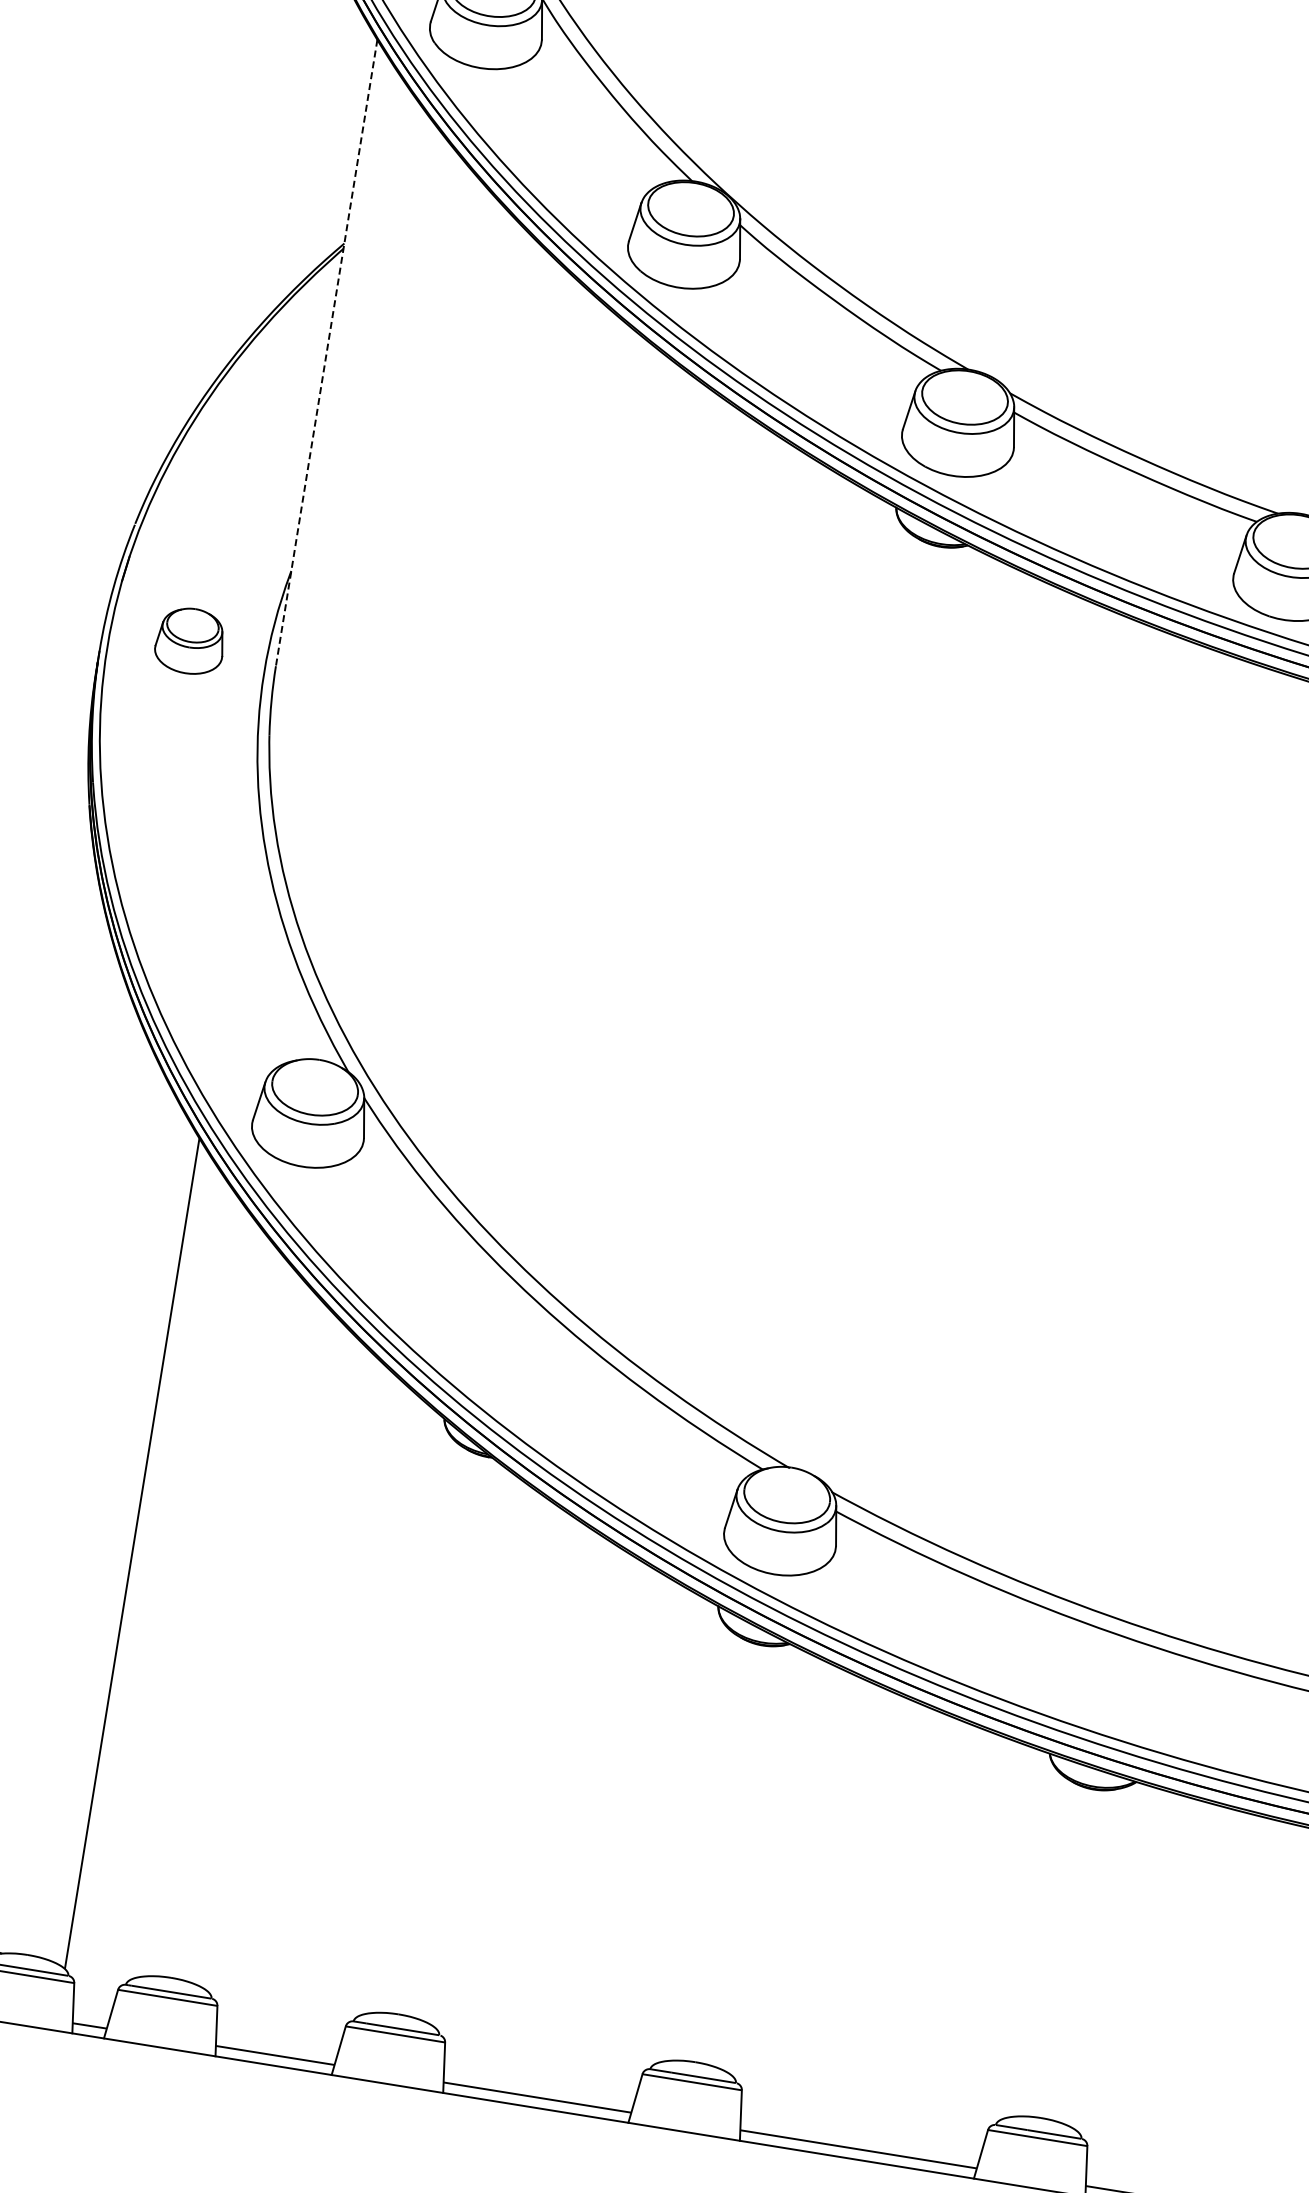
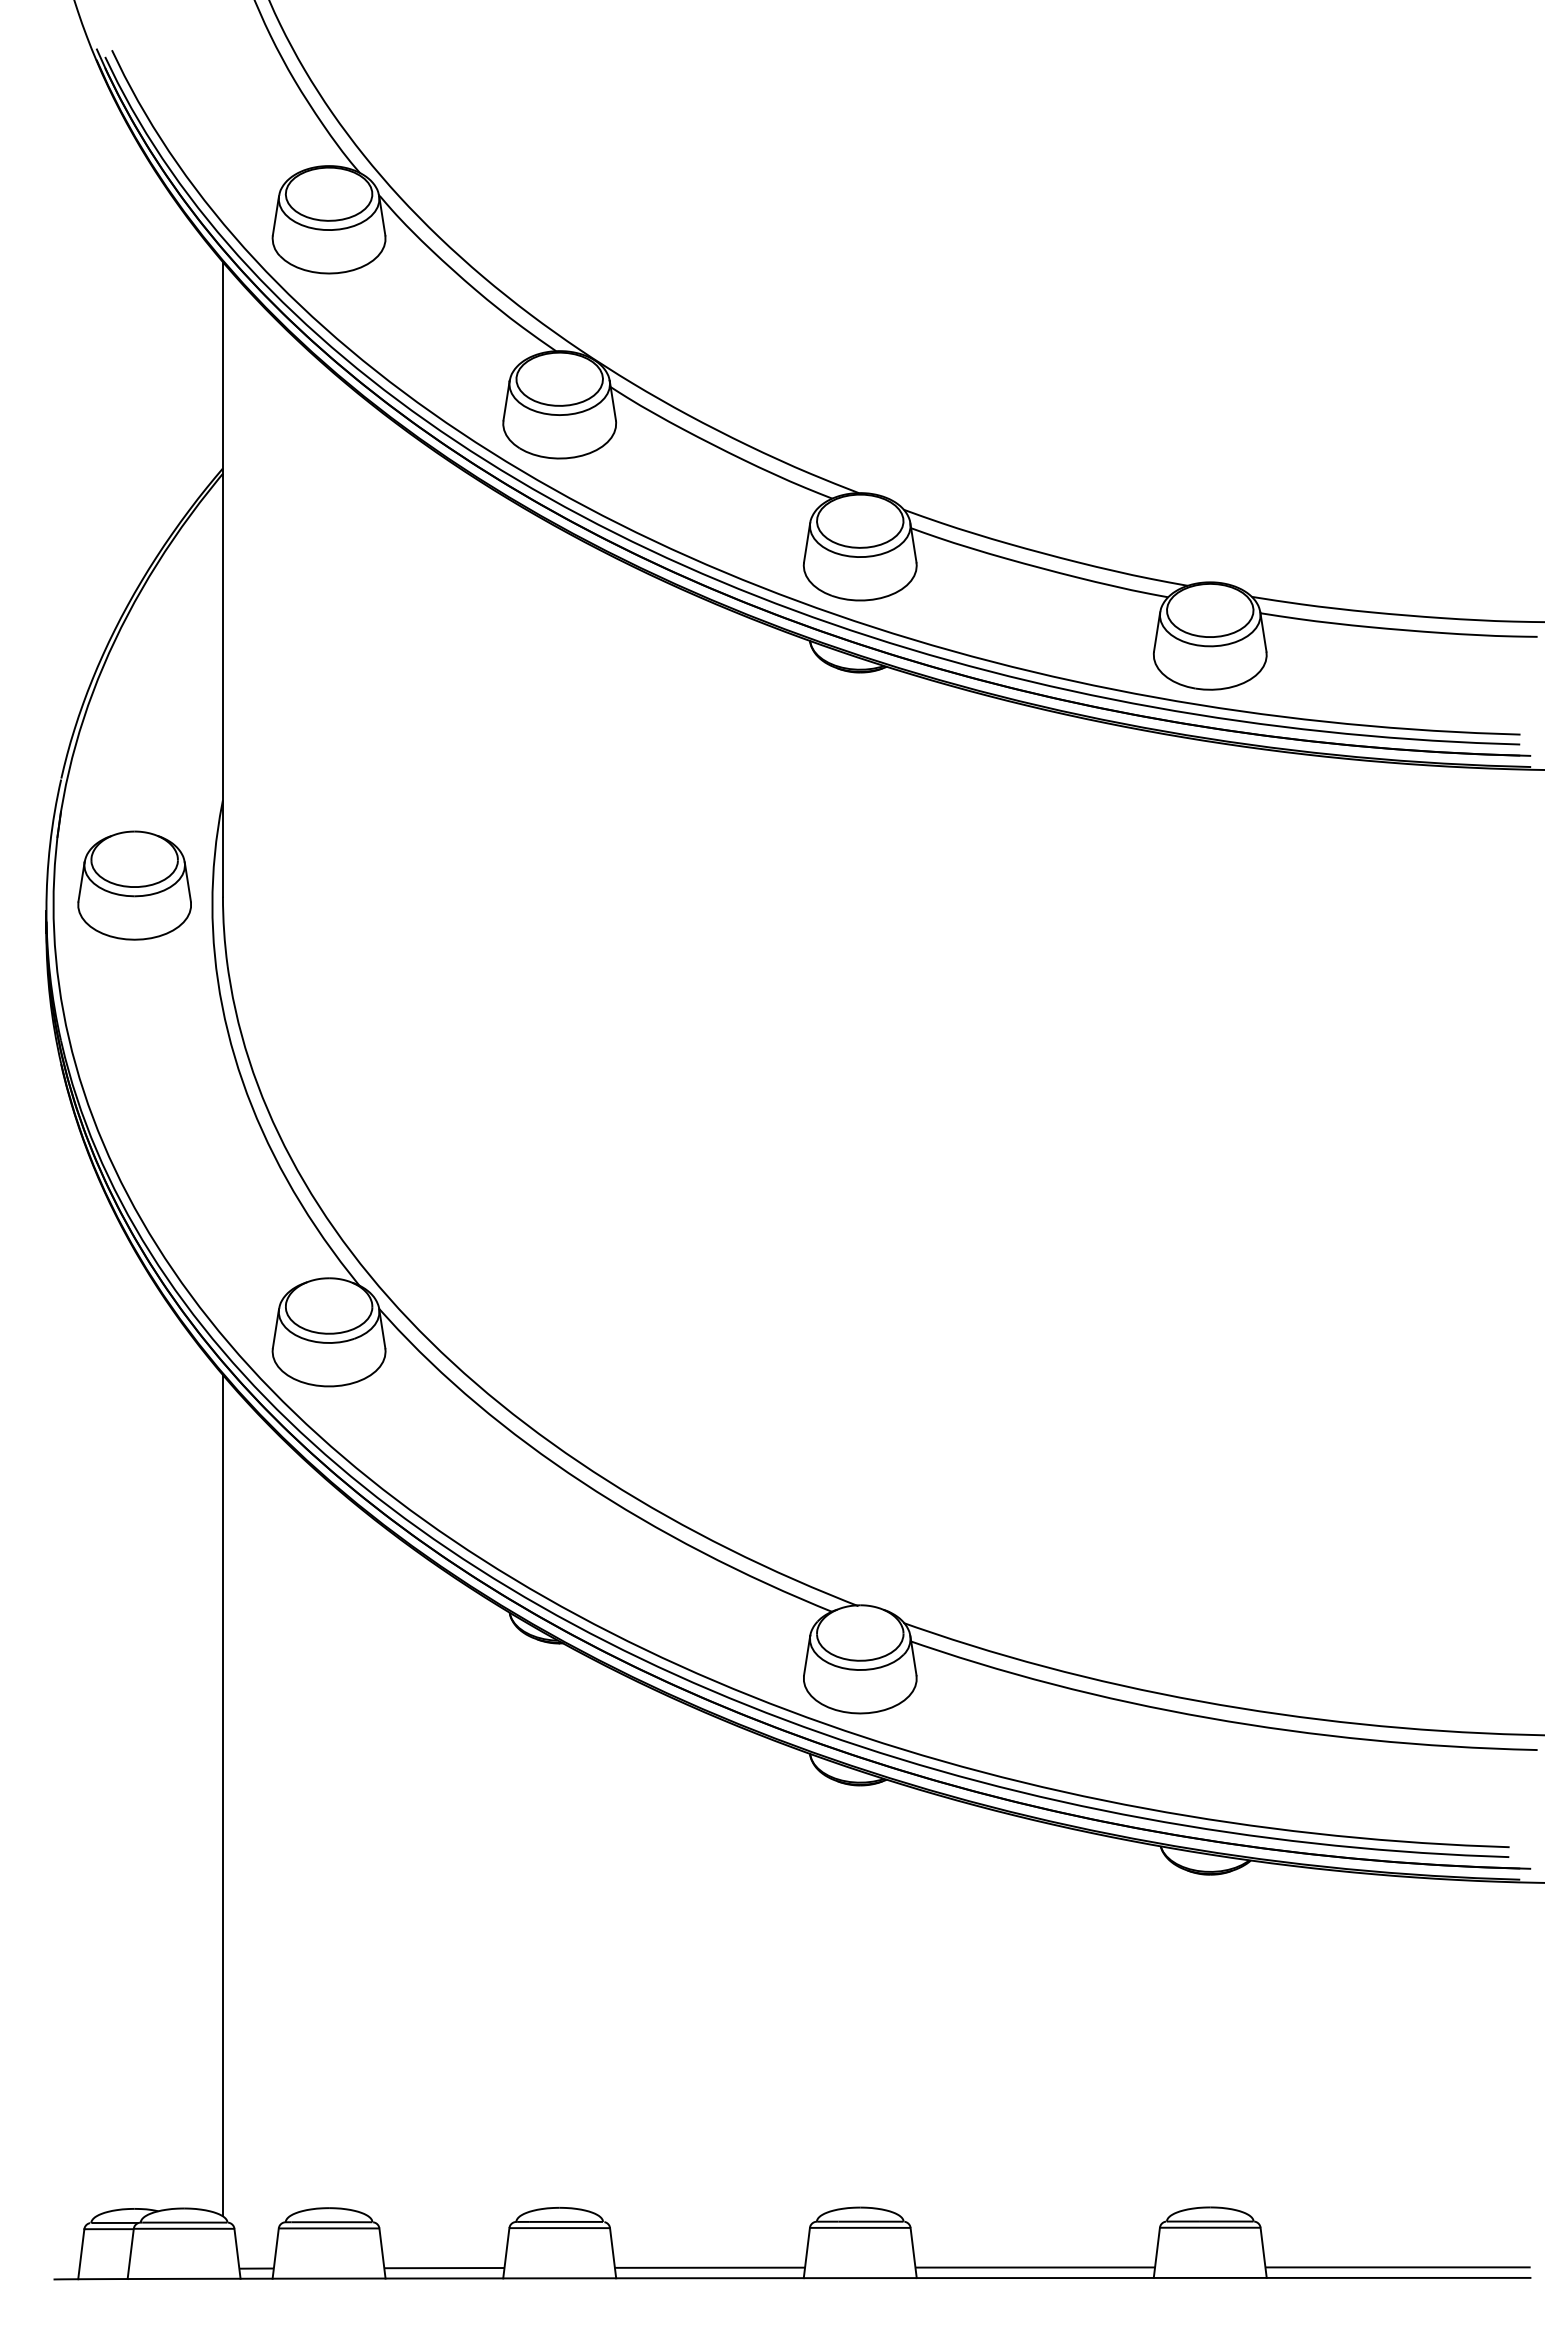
line: (326, 353) -> (222, 579), dashed -> solid
part: (190, 641) -> (134, 885), size x1.67

